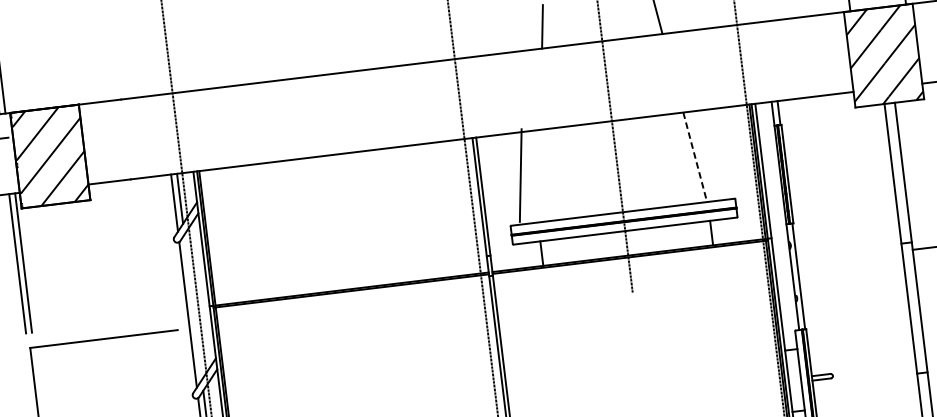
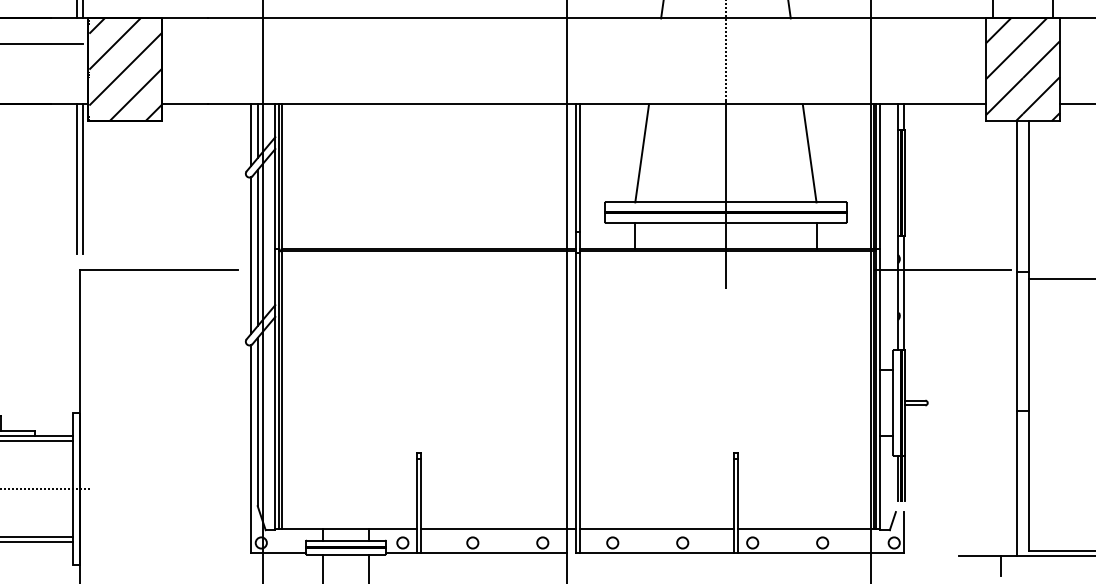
line: (695, 157) -> (809, 153), dashed -> solid
line: (521, 175) -> (642, 153), moved
line: (831, 251) -> (942, 270), added
line: (193, 307) -> (257, 248), added

